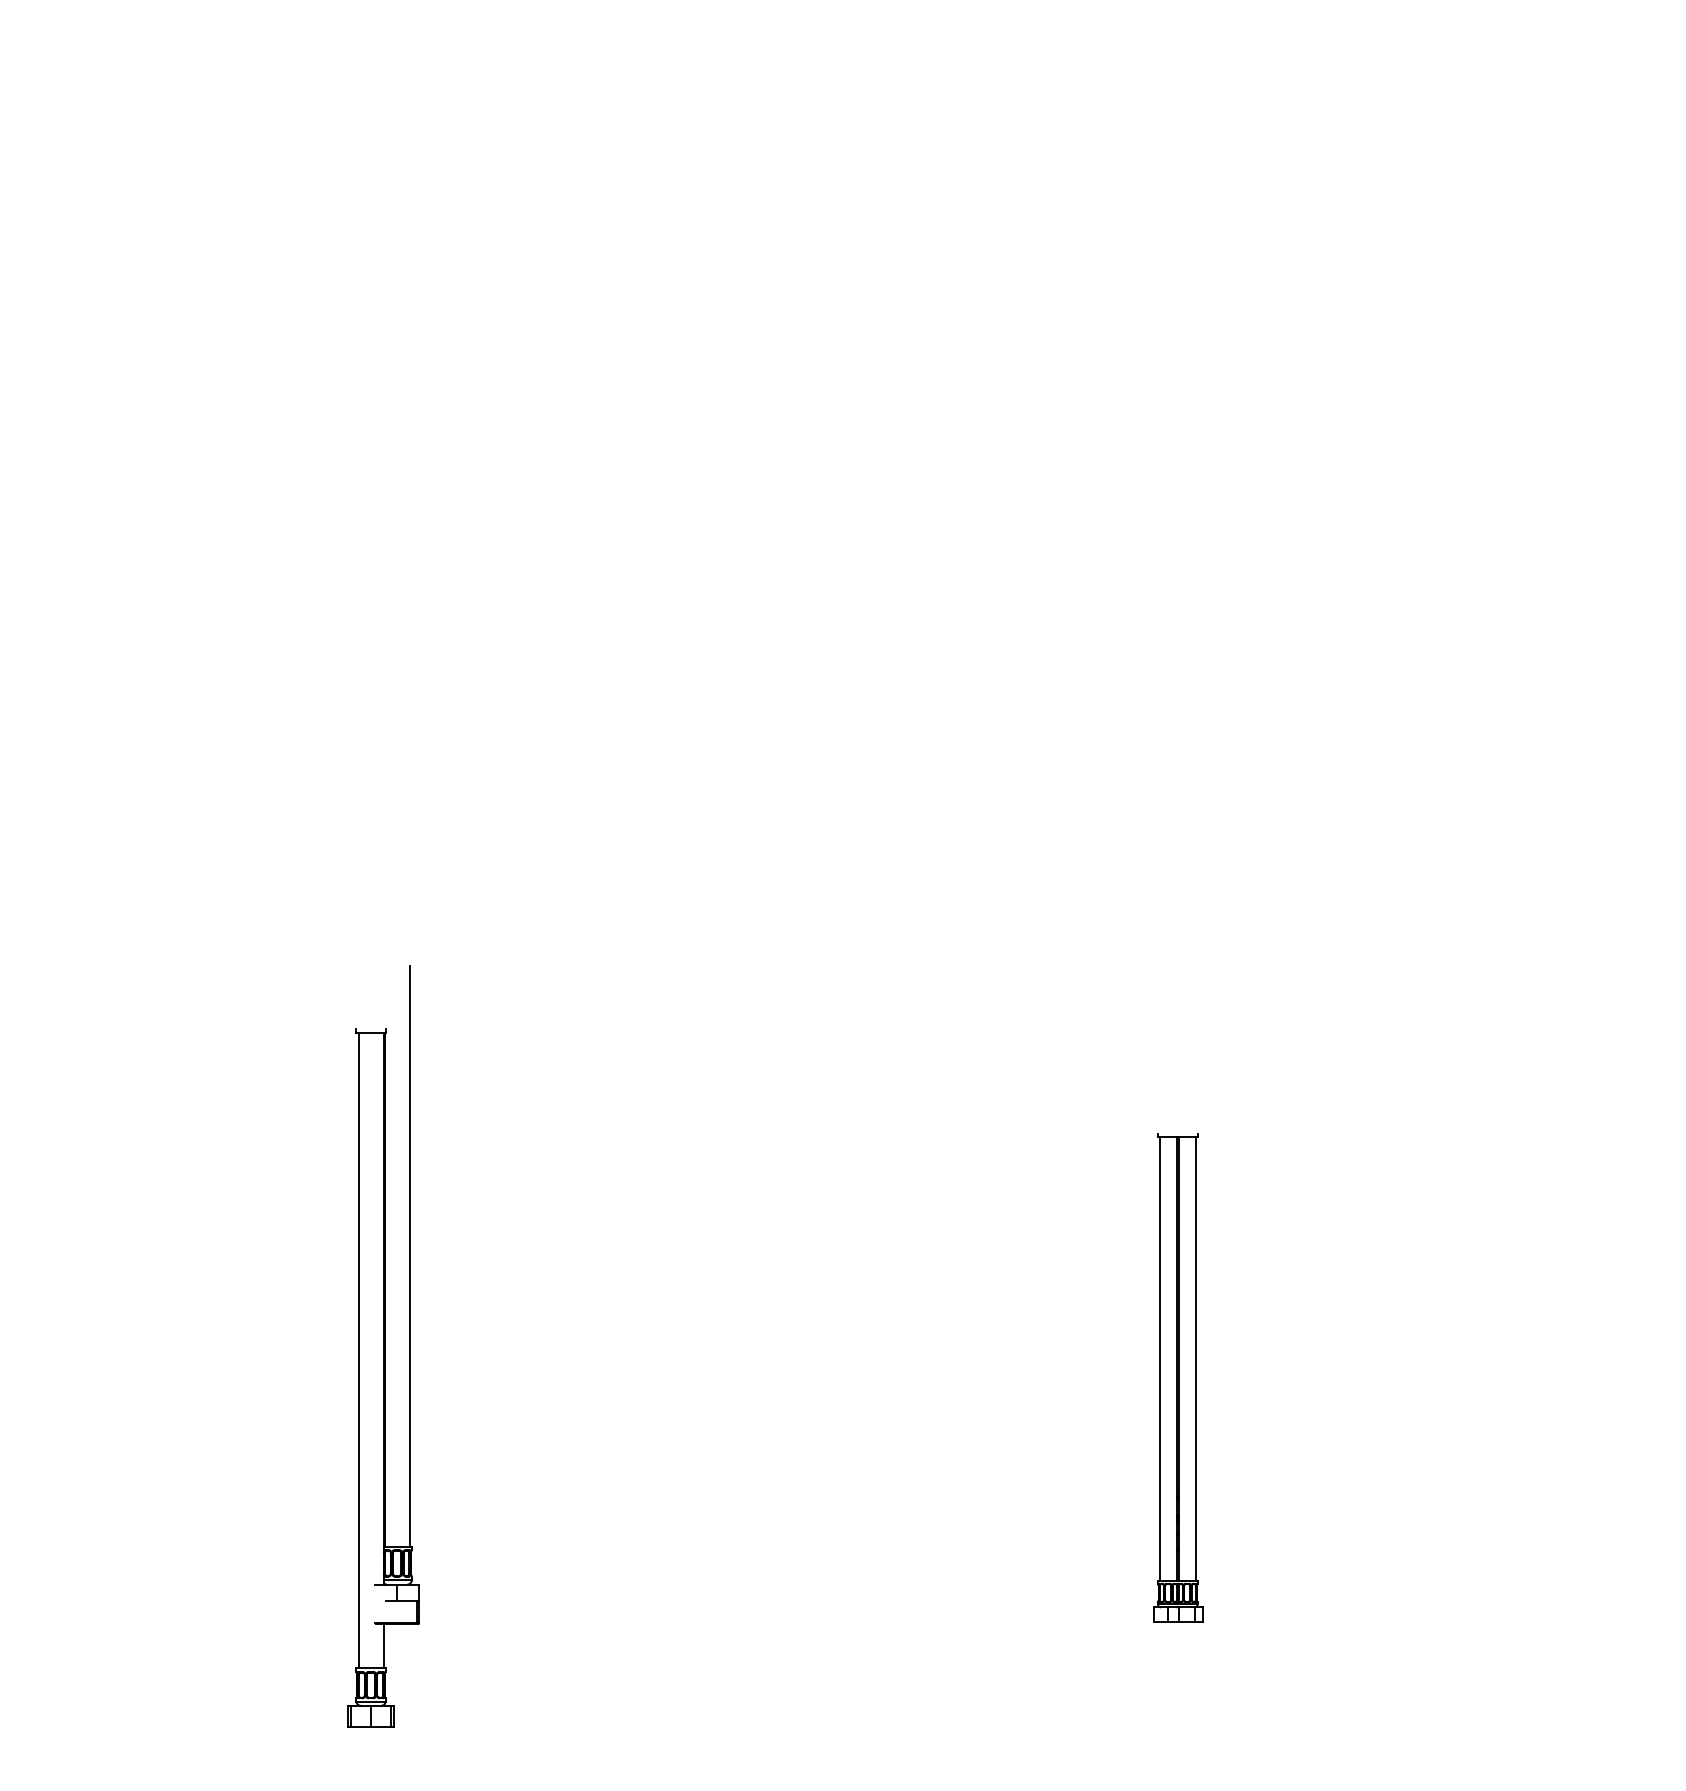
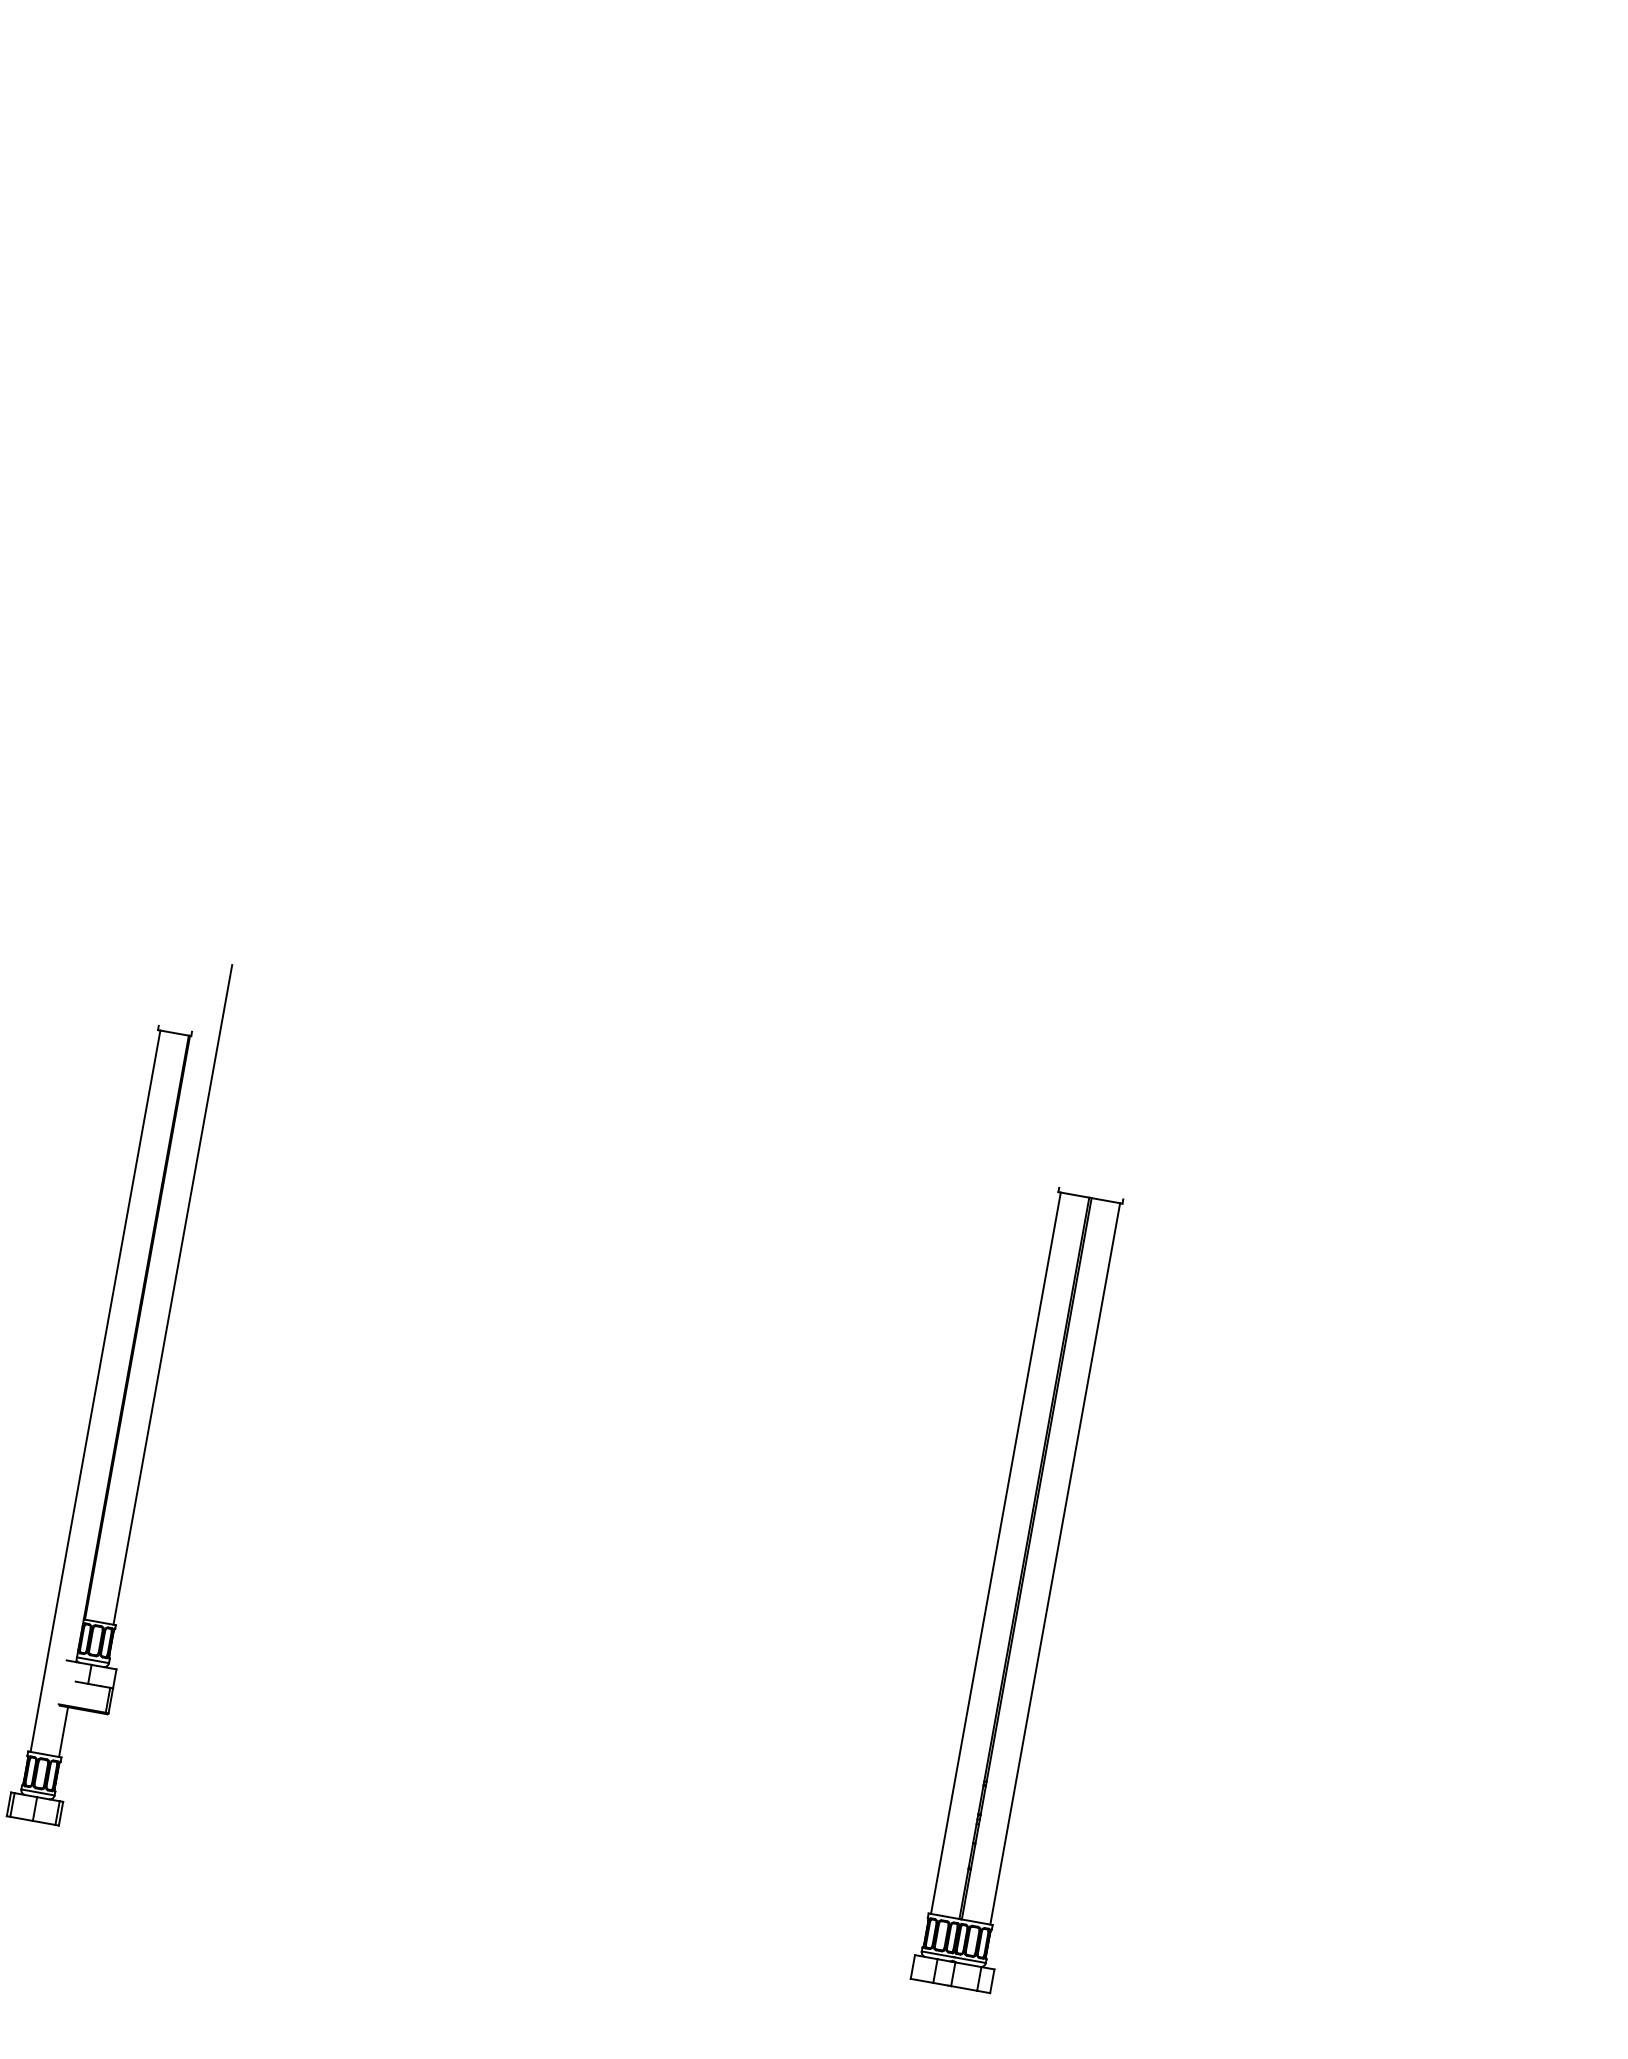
part: (1178, 1377) -> (1021, 1589), size x1.43

